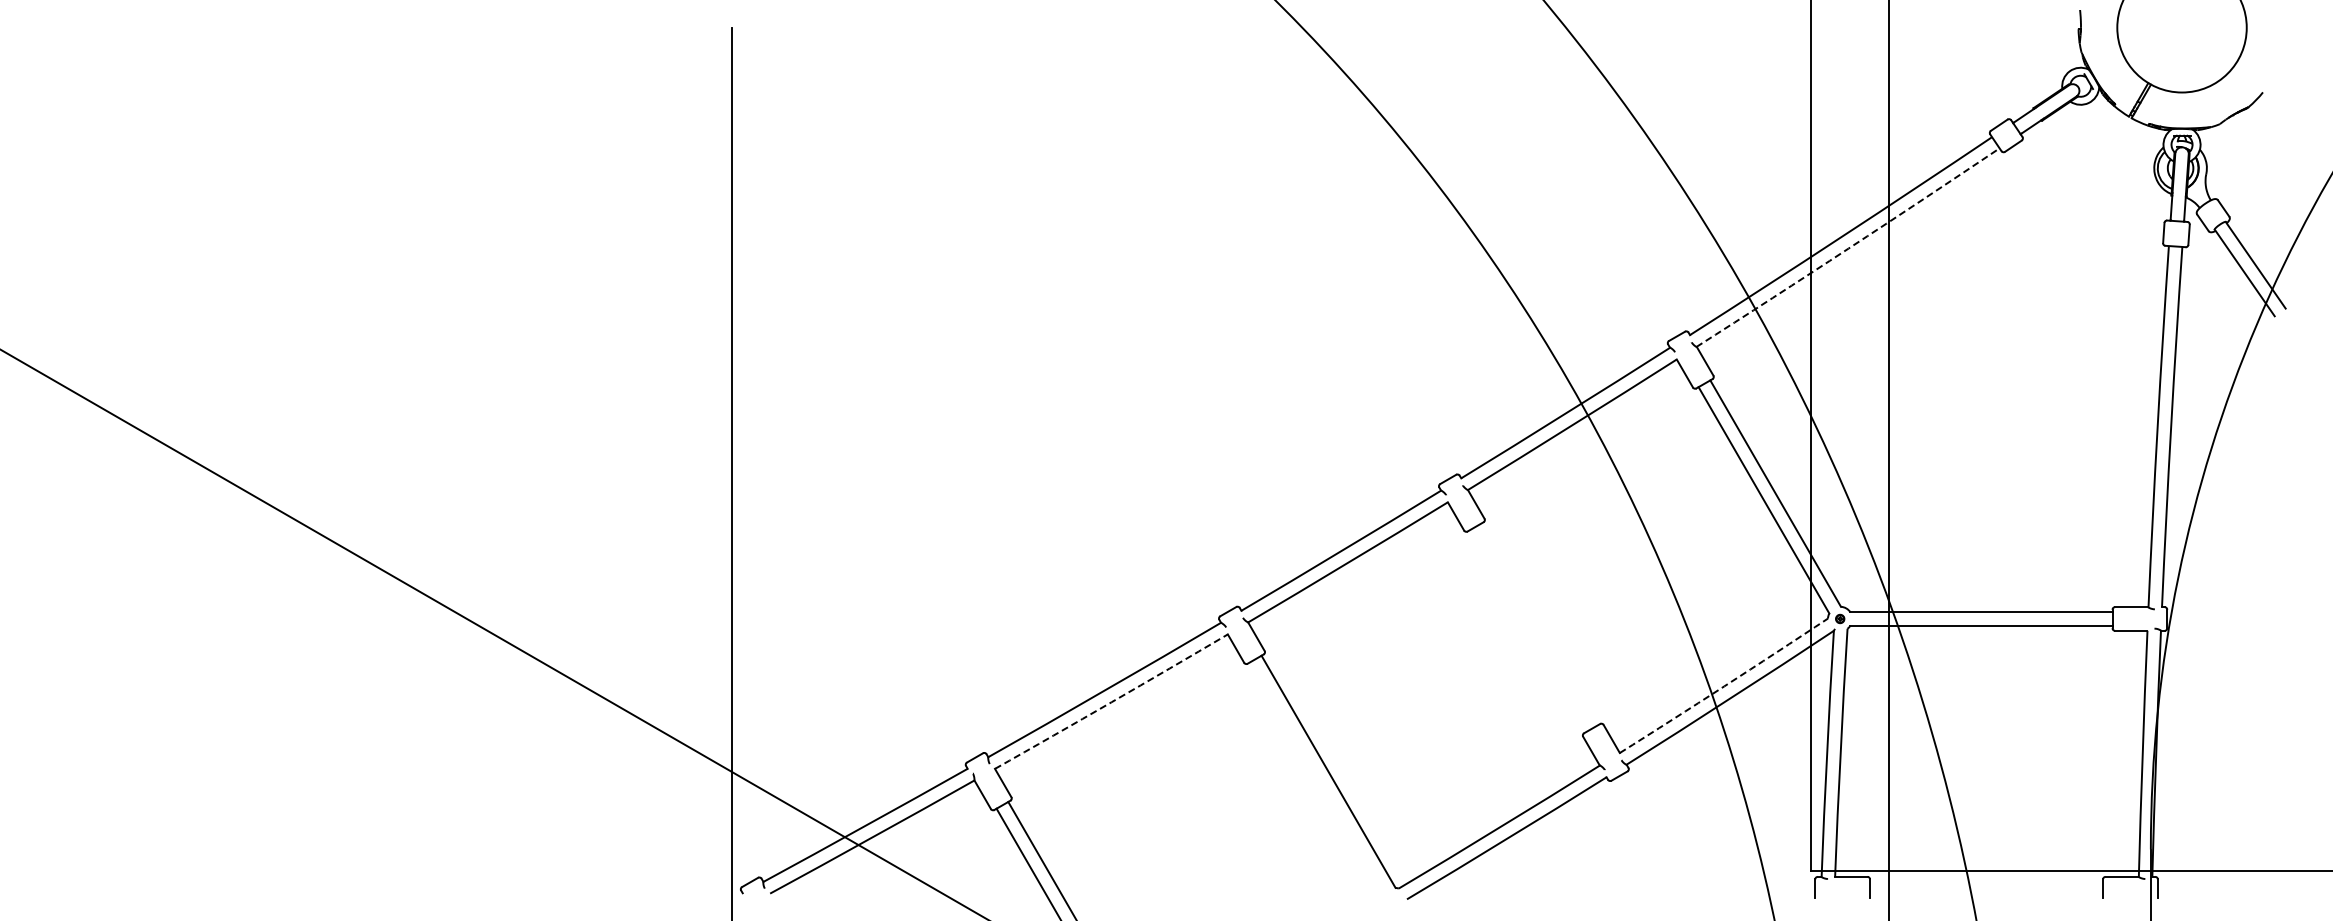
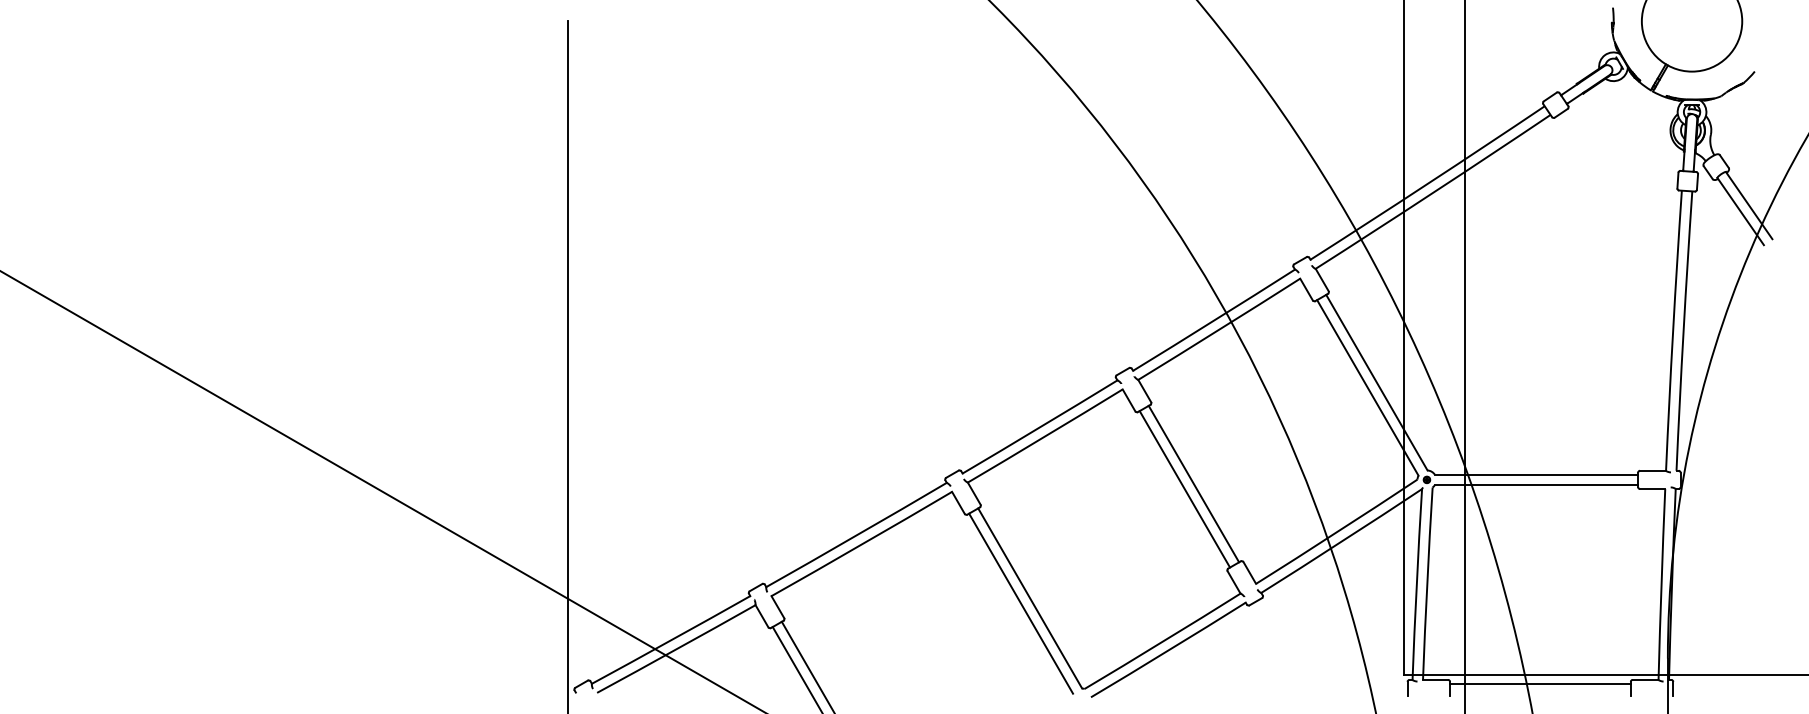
arc: (1848, 248) -> (1433, 192), dashed -> solid
line: (1539, 624) -> (1193, 484), added
line: (1527, 631) -> (1184, 489), added
arc: (1724, 686) -> (1337, 532), dashed -> solid
arc: (1111, 702) -> (861, 544), dashed -> solid
line: (1316, 778) -> (1020, 603), added
line: (1986, 881) -> (1540, 683), added

